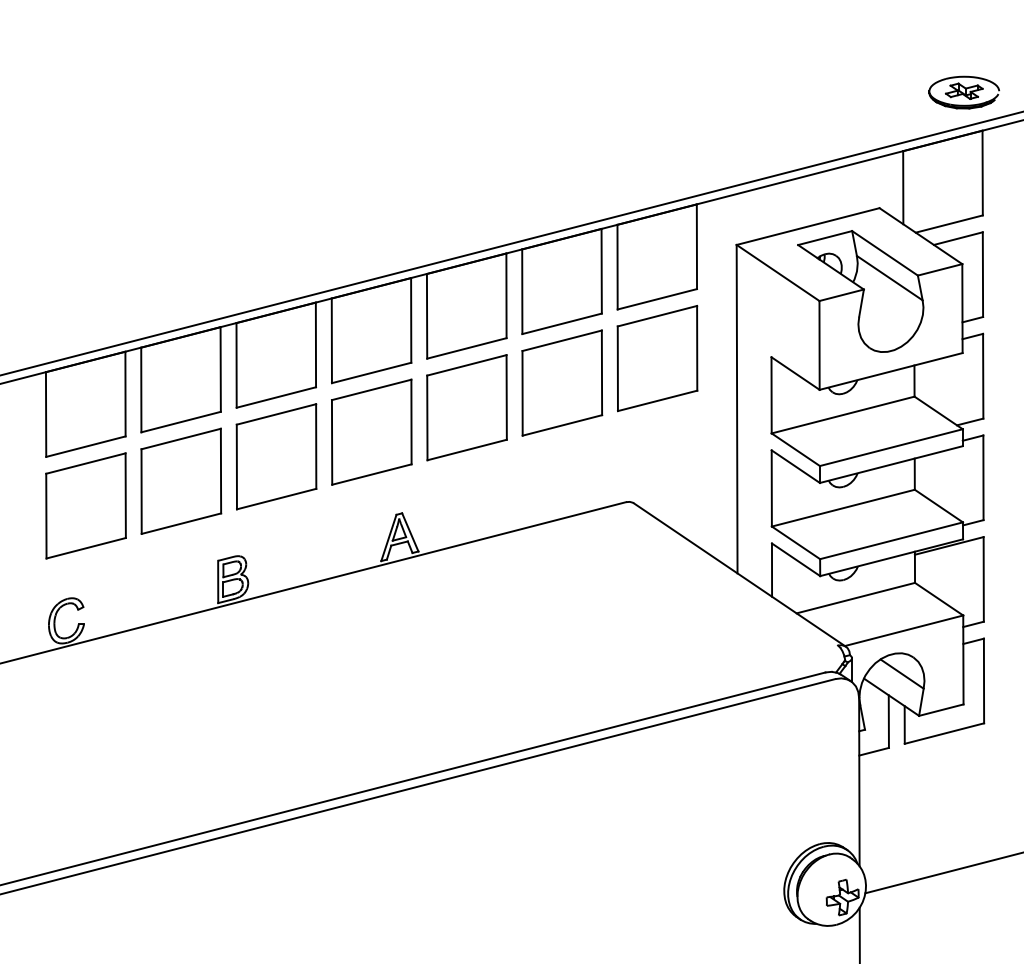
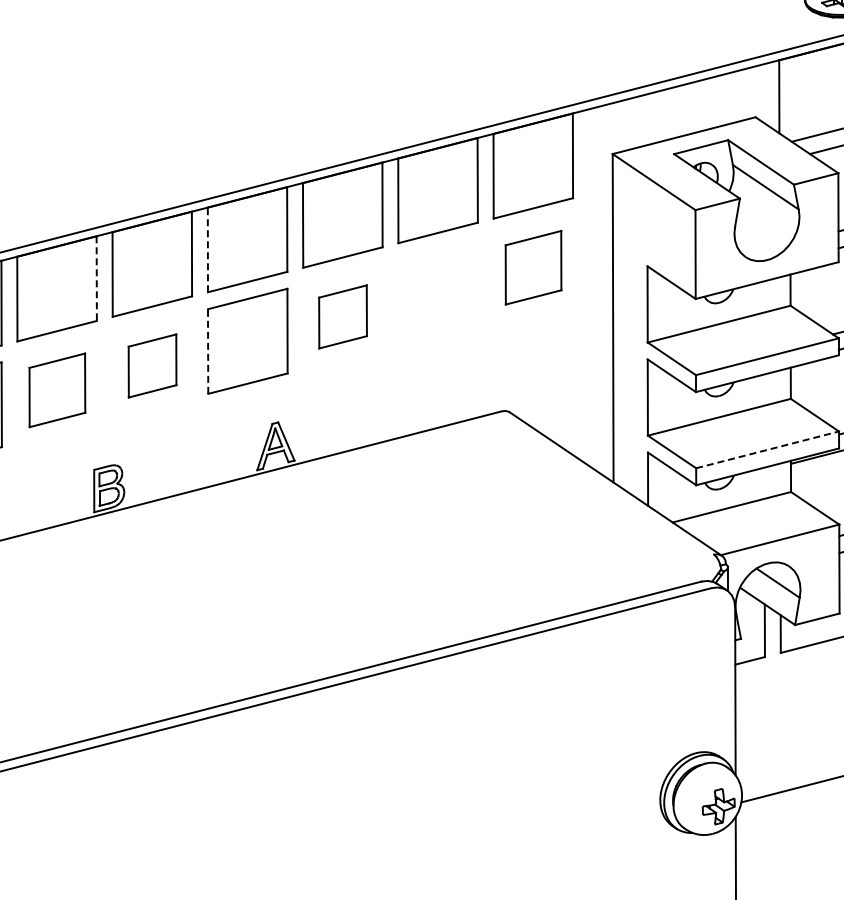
line: (331, 340) -> (207, 249), solid -> dashed
part: (657, 358) -> (533, 267), size x0.7
line: (220, 370) -> (96, 279), solid -> dashed
part: (562, 382) -> (438, 291), removed
part: (466, 407) -> (342, 316), size x0.6
line: (332, 441) -> (208, 350), solid -> dashed
part: (276, 456) -> (152, 365), size x0.6
part: (181, 480) -> (57, 389), size x0.7
line: (891, 540) -> (767, 449), solid -> dashed

